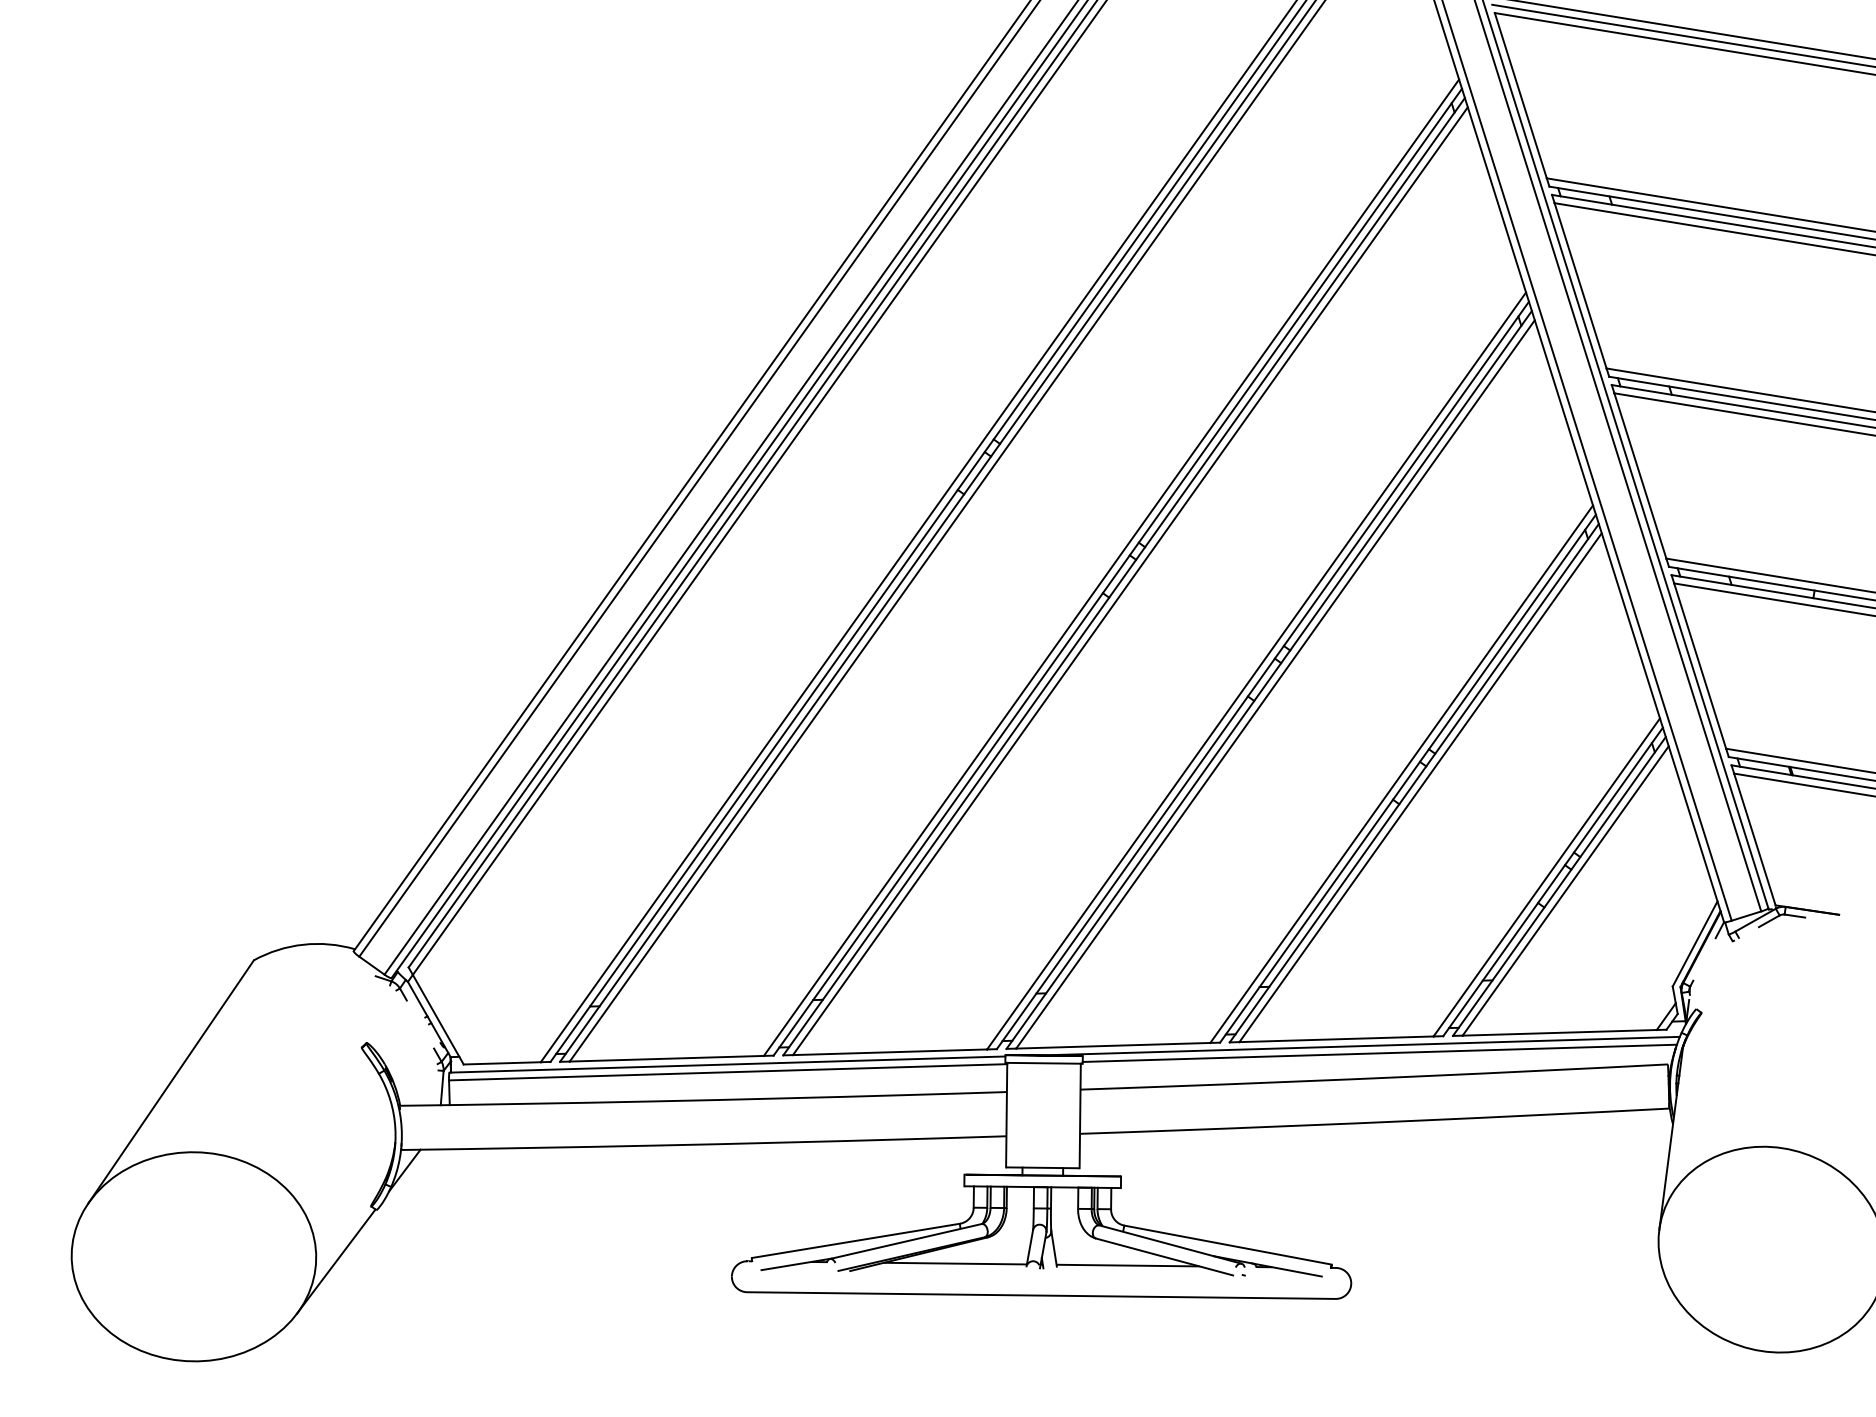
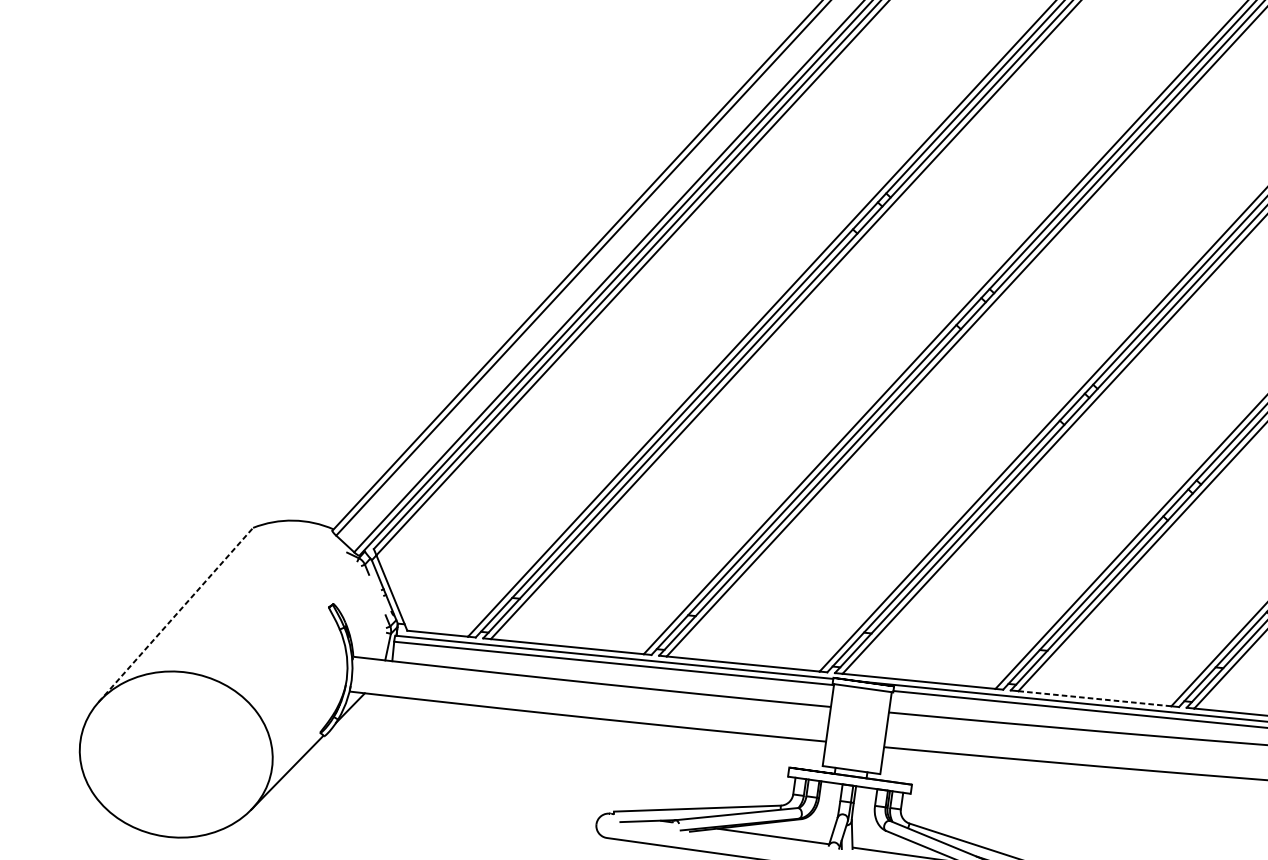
line: (1337, 1039) -> (1095, 698), solid -> dashed
line: (171, 1081) -> (176, 614), solid -> dashed

